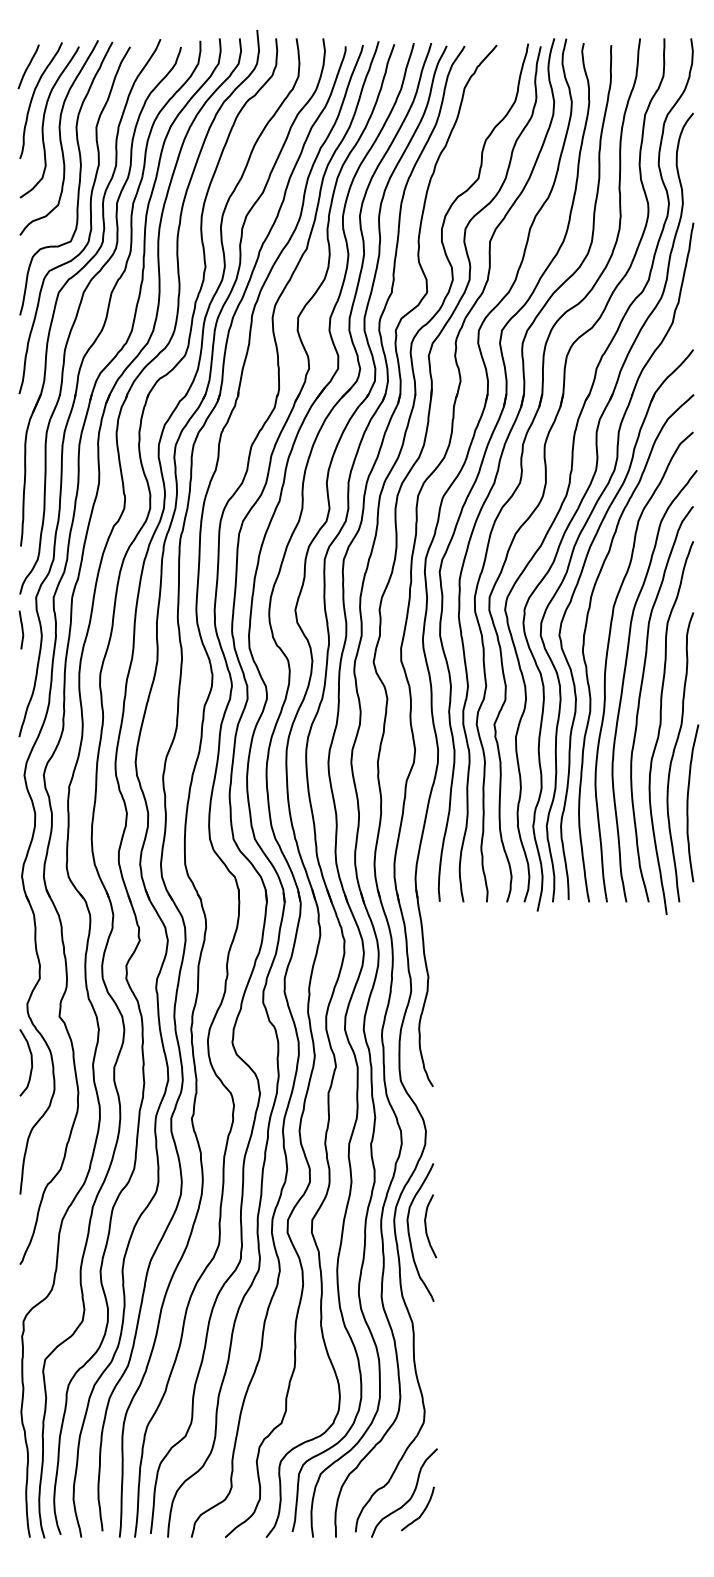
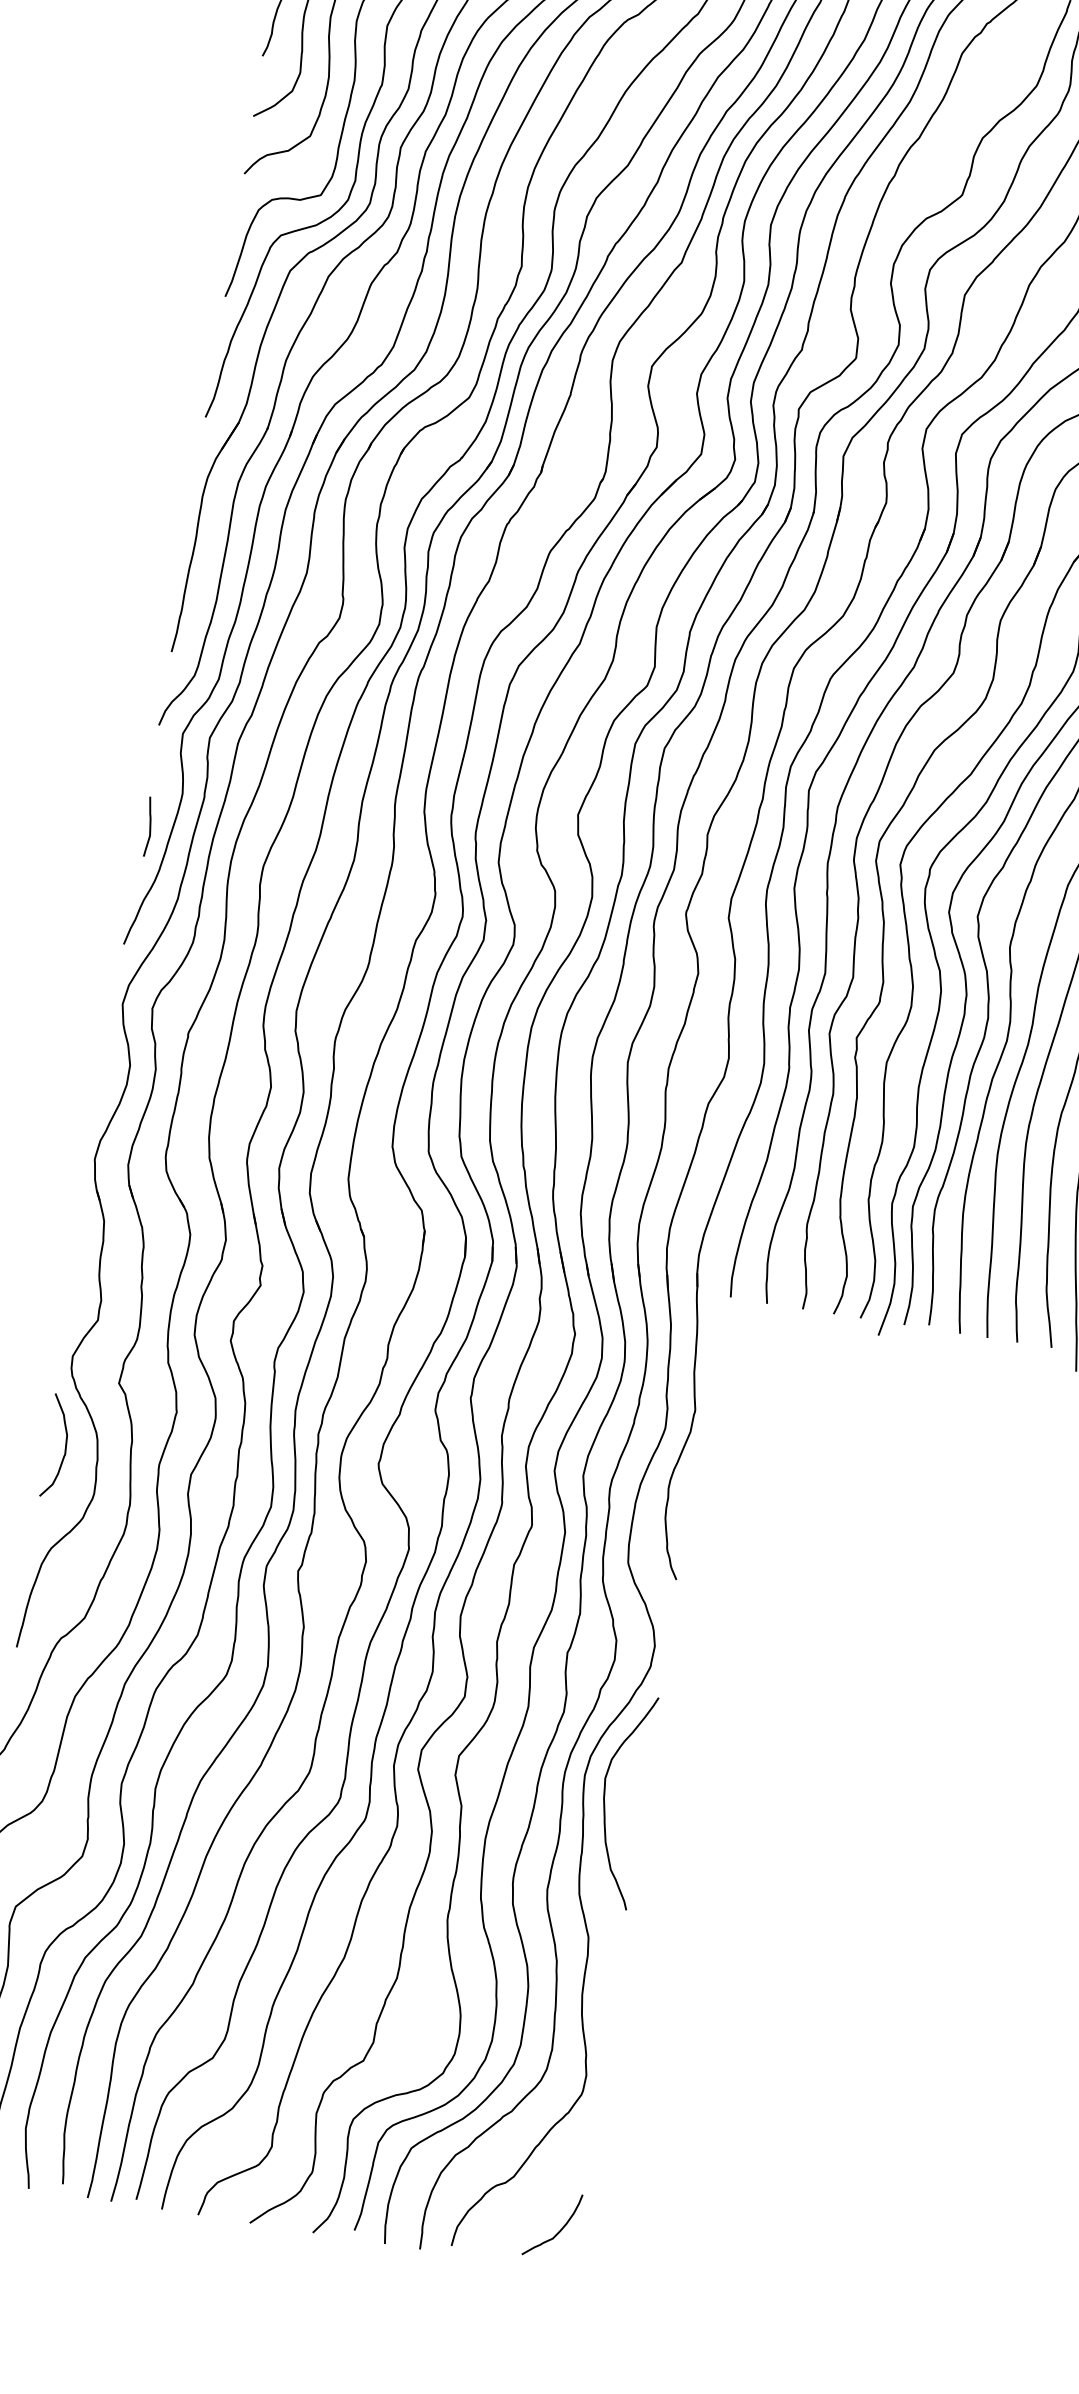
curve: (21, 629) -> (148, 826), moved
curve: (426, 1226) -> (632, 1792), removed
curve: (410, 1496) -> (544, 2203), removed

